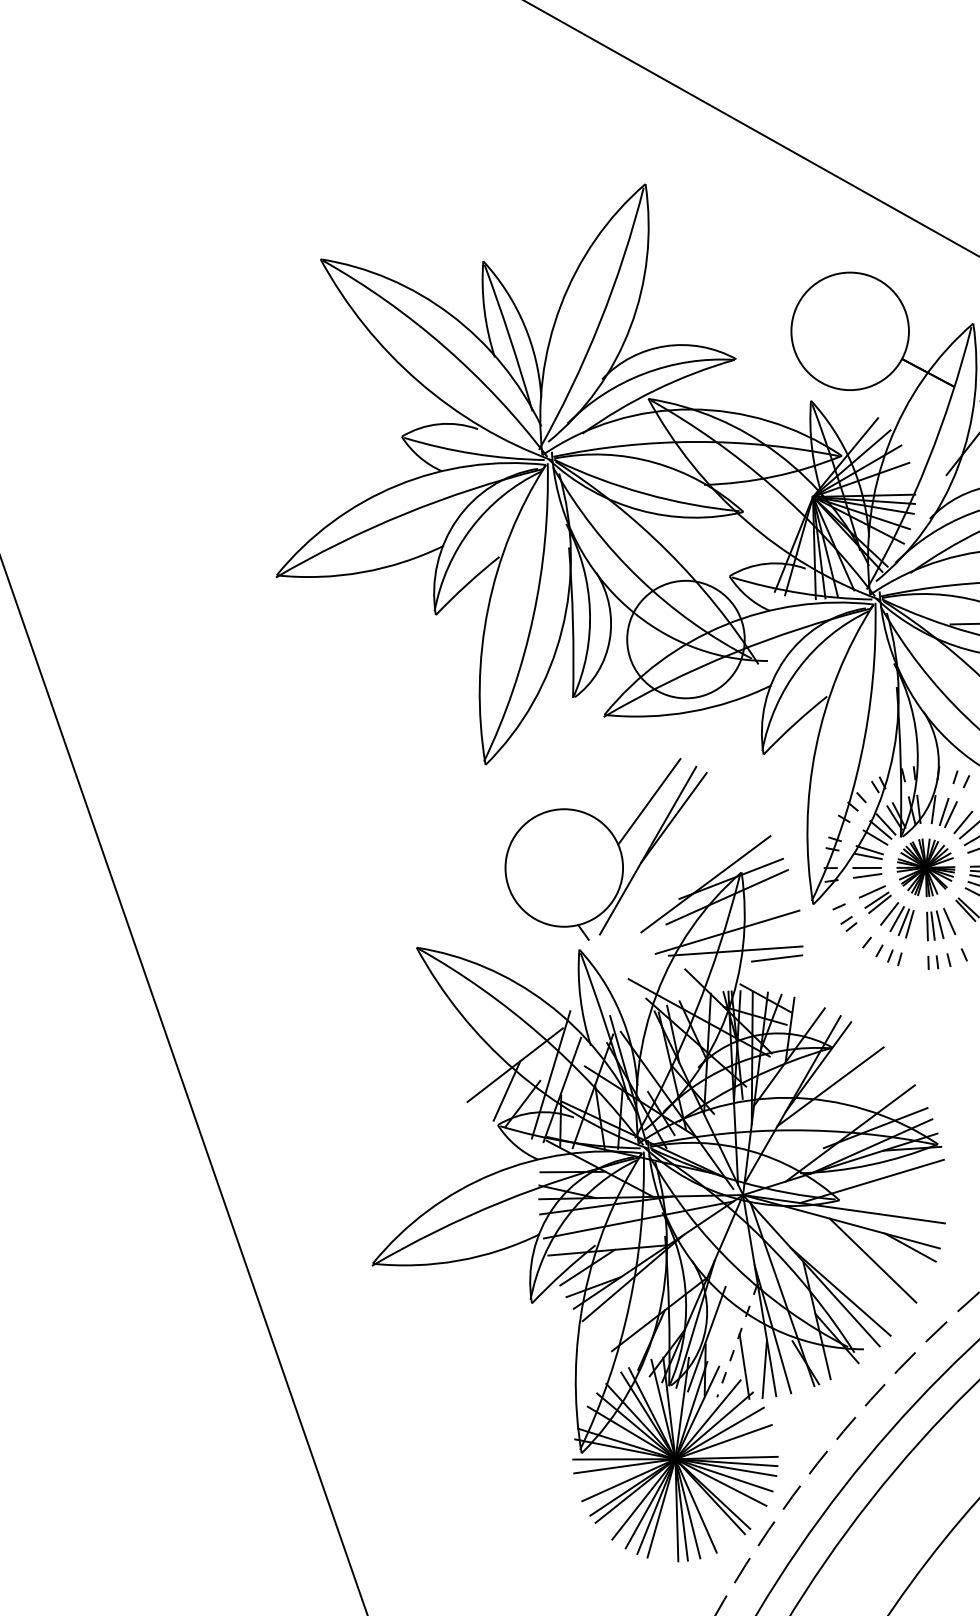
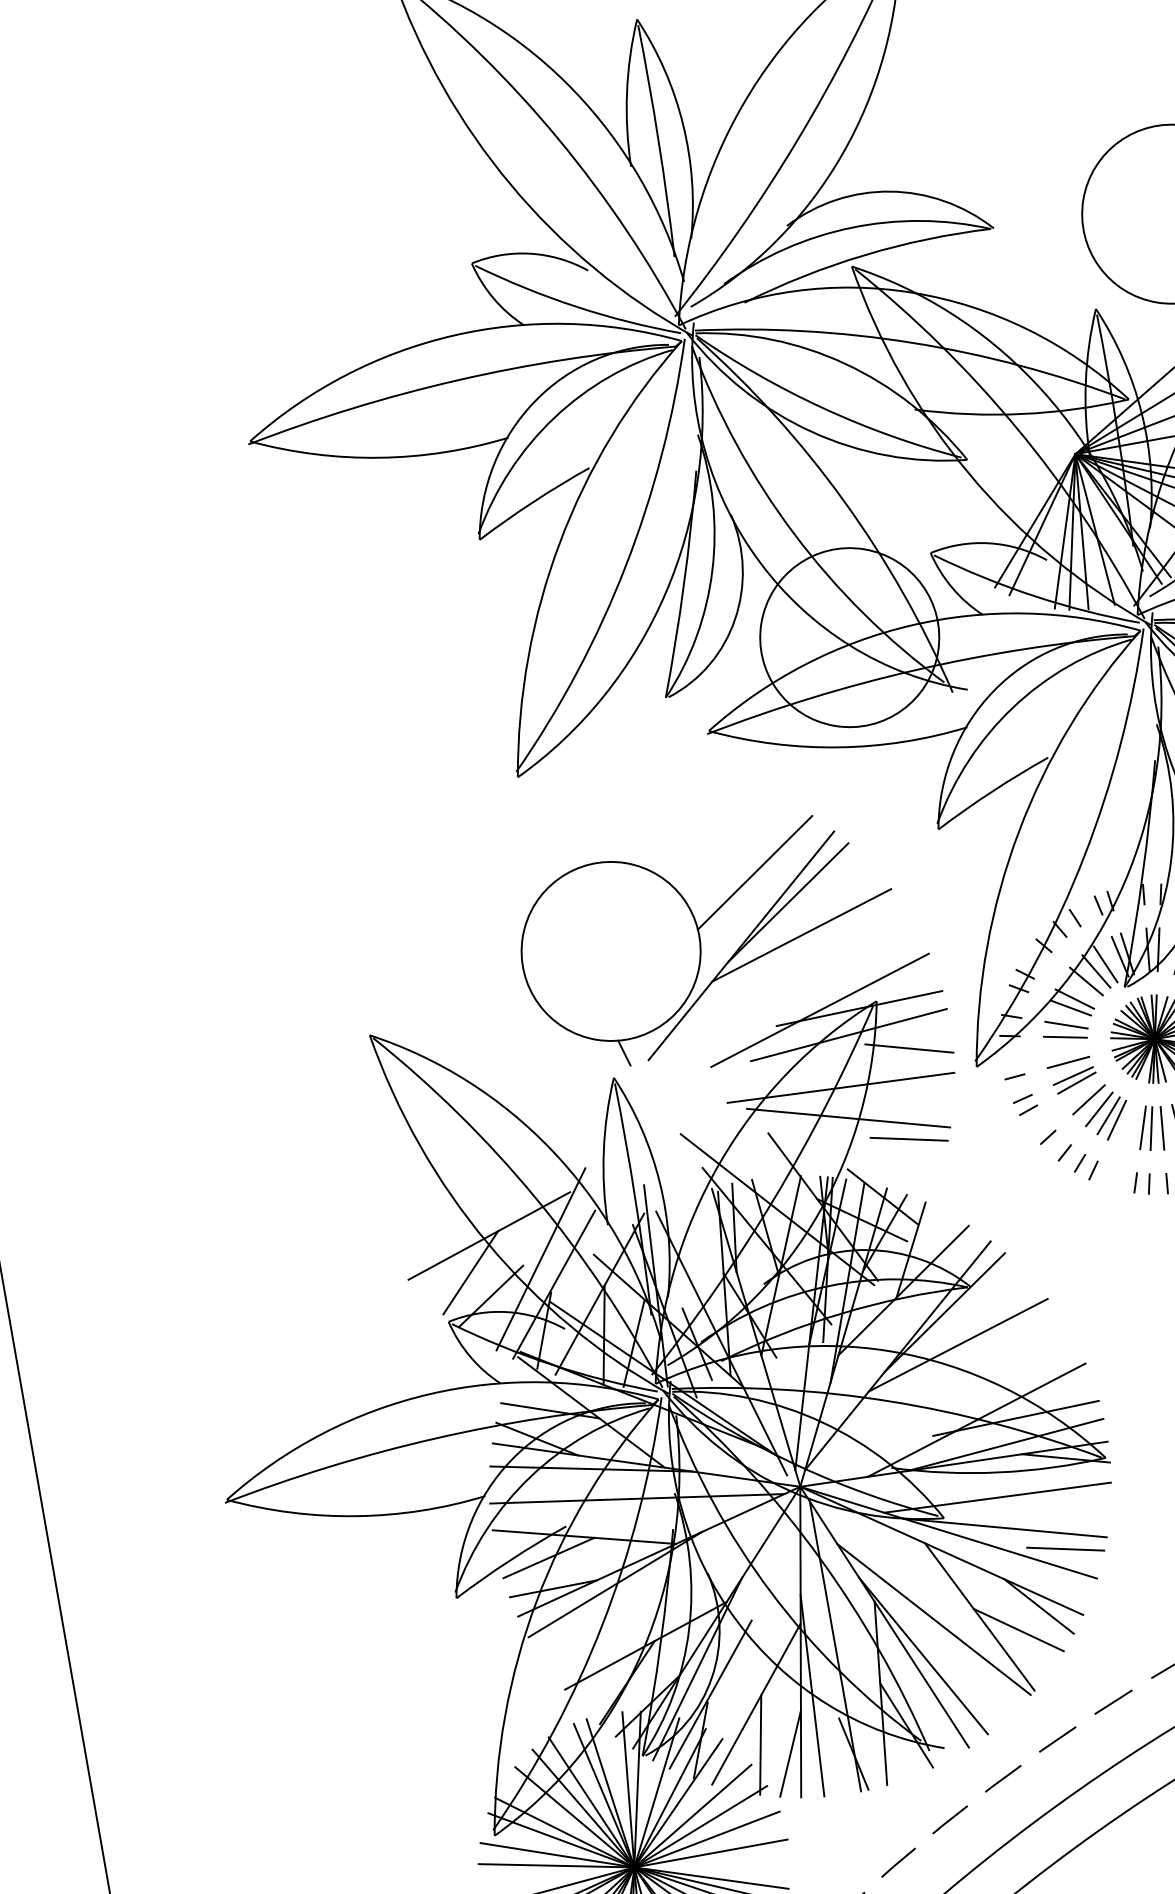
line: (686, 837) -> (802, 935), added
line: (767, 899) -> (909, 1048), added
line: (879, 1199) -> (1004, 1526), added
line: (921, 1207) -> (1065, 1548), added
line: (899, 1264) -> (1018, 1629), added
line: (843, 1266) -> (933, 1618), added
line: (737, 1340) -> (756, 1704), dashed -> solid

